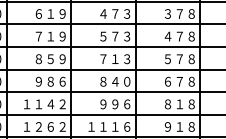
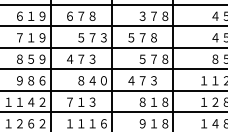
text: (108, 13) -> (86, 15), ４７３ -> ６７８
text: (174, 36) -> (148, 37), ４７８ -> ５７８
text: (108, 58) -> (86, 58), ７１３ -> ４７３
text: (174, 81) -> (148, 80), ６７８ -> ４７３
text: (108, 103) -> (86, 101), ９９６ -> ７１３

